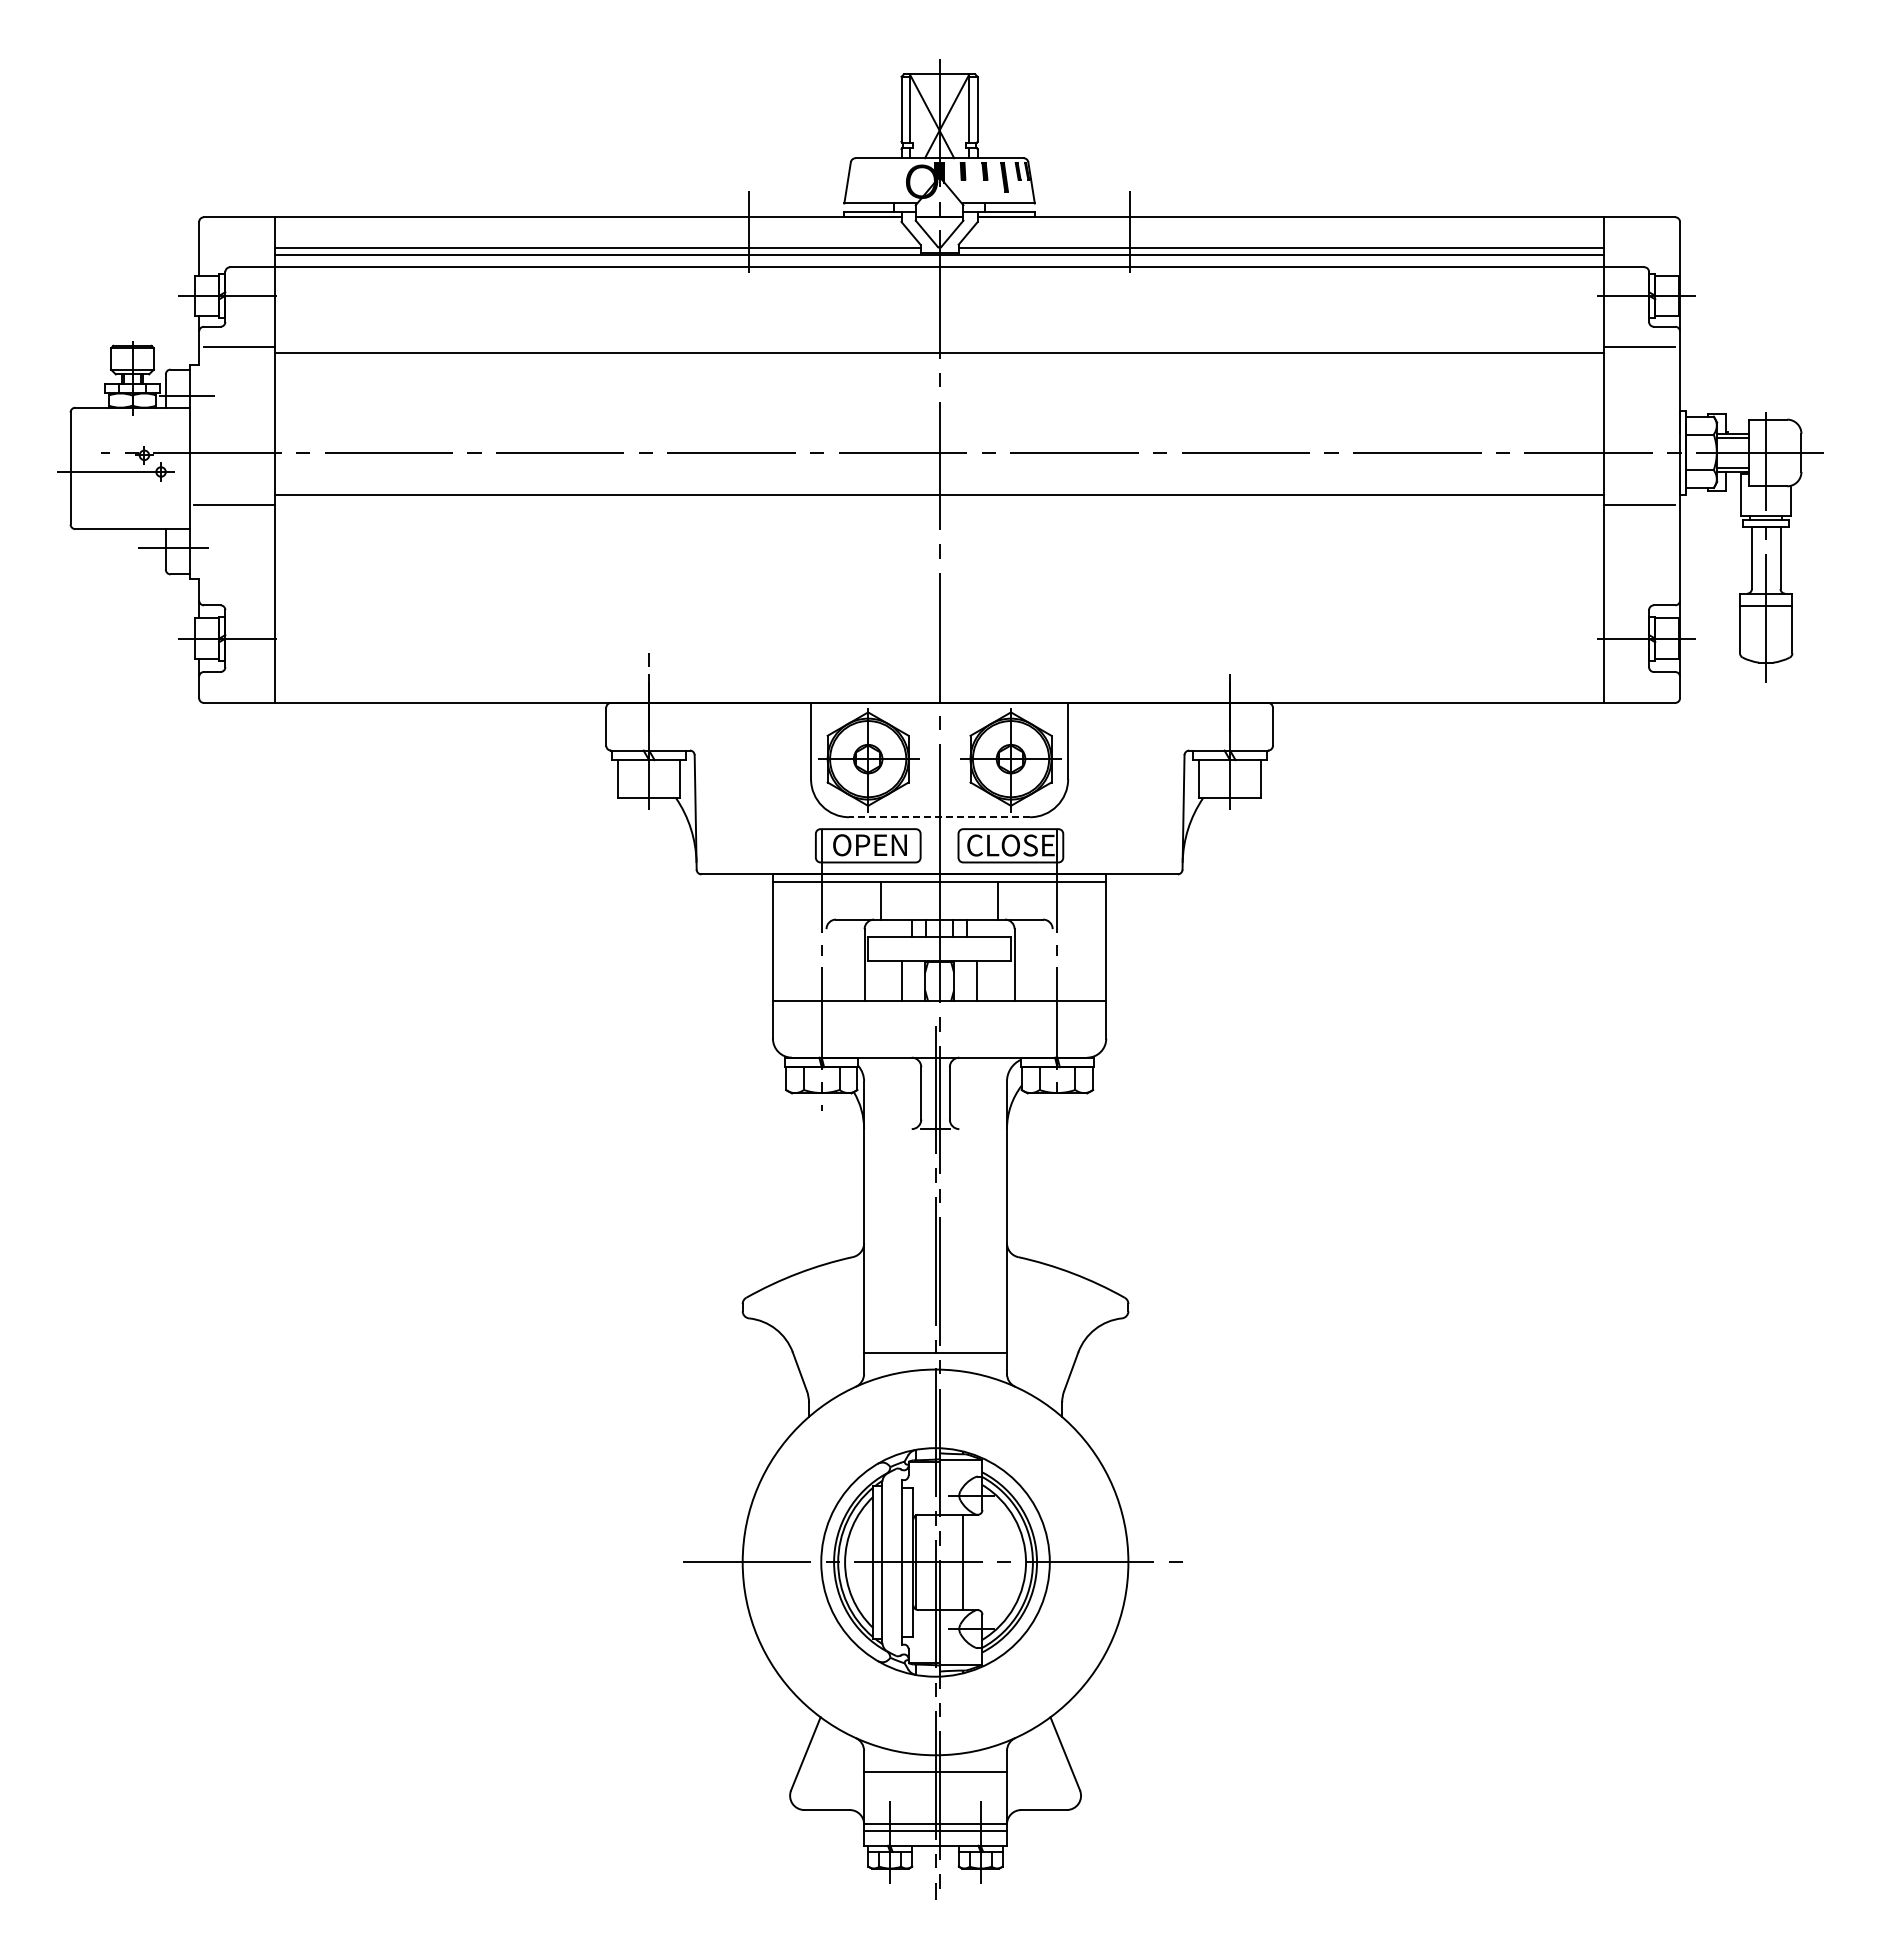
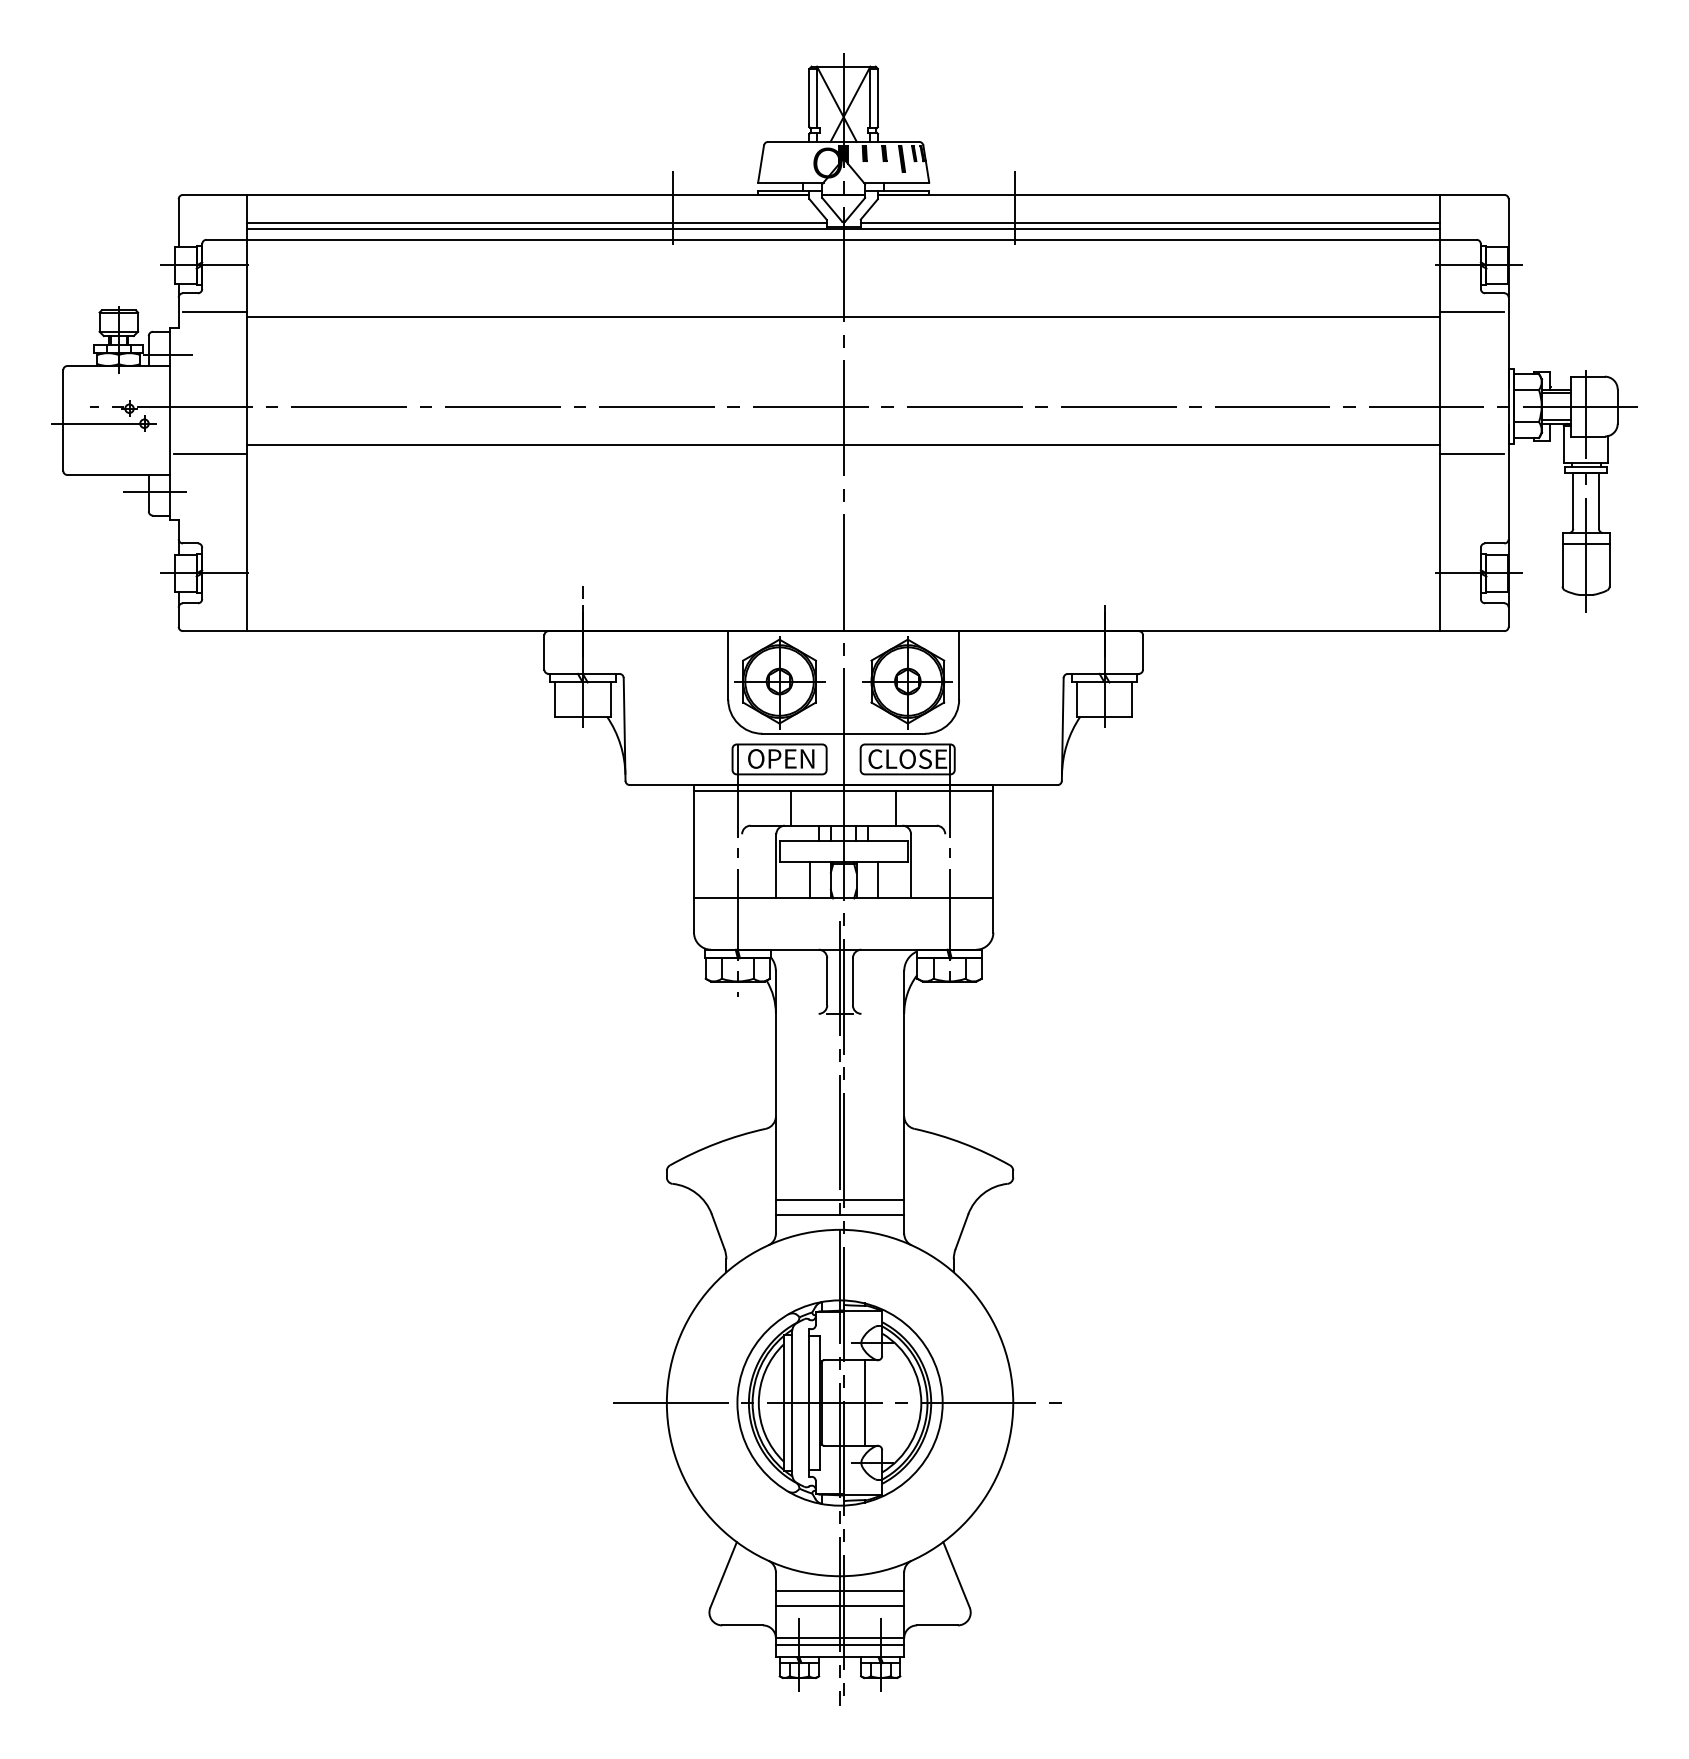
line: (939, 817) -> (843, 734), dashed -> solid
line: (935, 1336) -> (840, 1200), added
line: (935, 1788) -> (840, 1606), added

